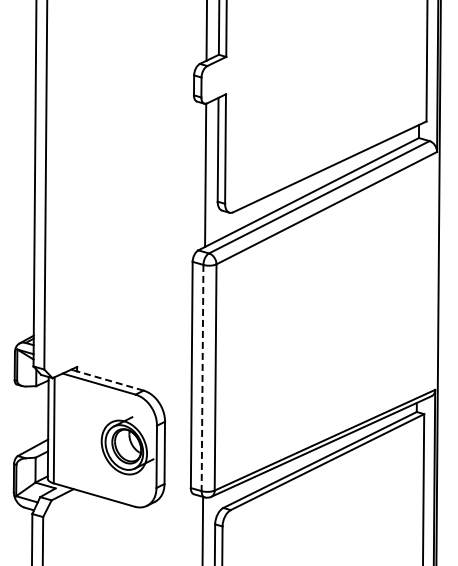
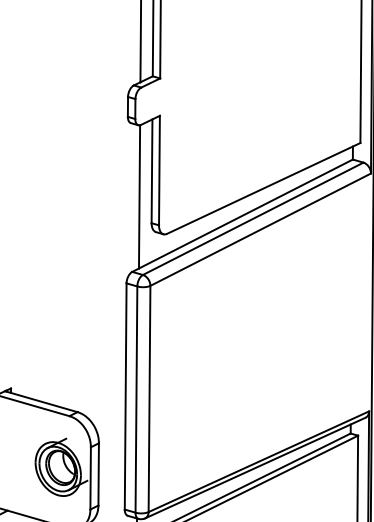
line: (202, 378) -> (136, 400), dashed -> solid
line: (107, 380) -> (41, 402), dashed -> solid

